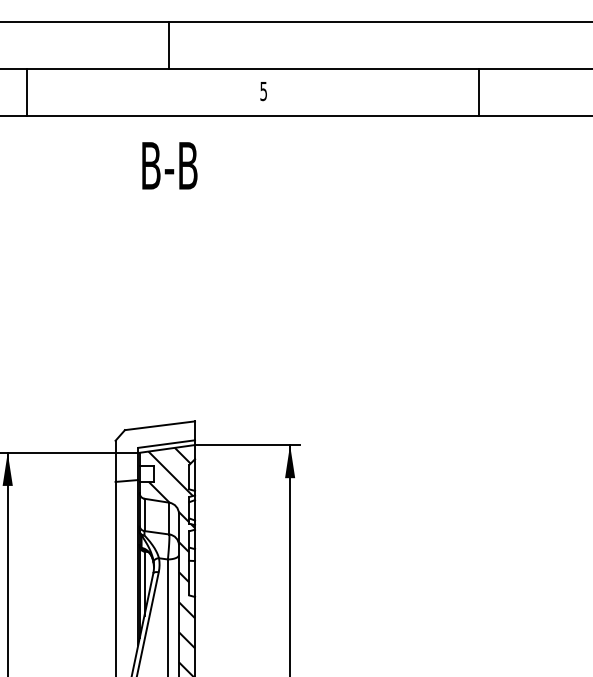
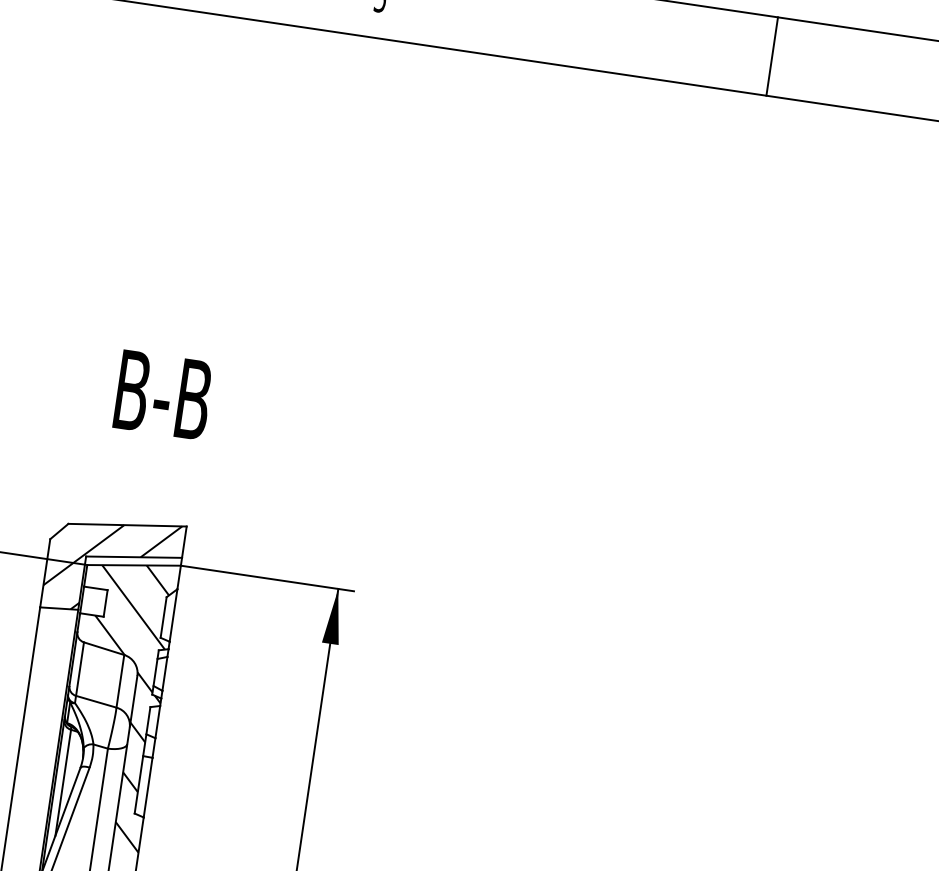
line: (478, 92) -> (771, 56), moved
text: (169, 165) -> (162, 394), moved
hatch: (153, 450) -> (110, 564), added

